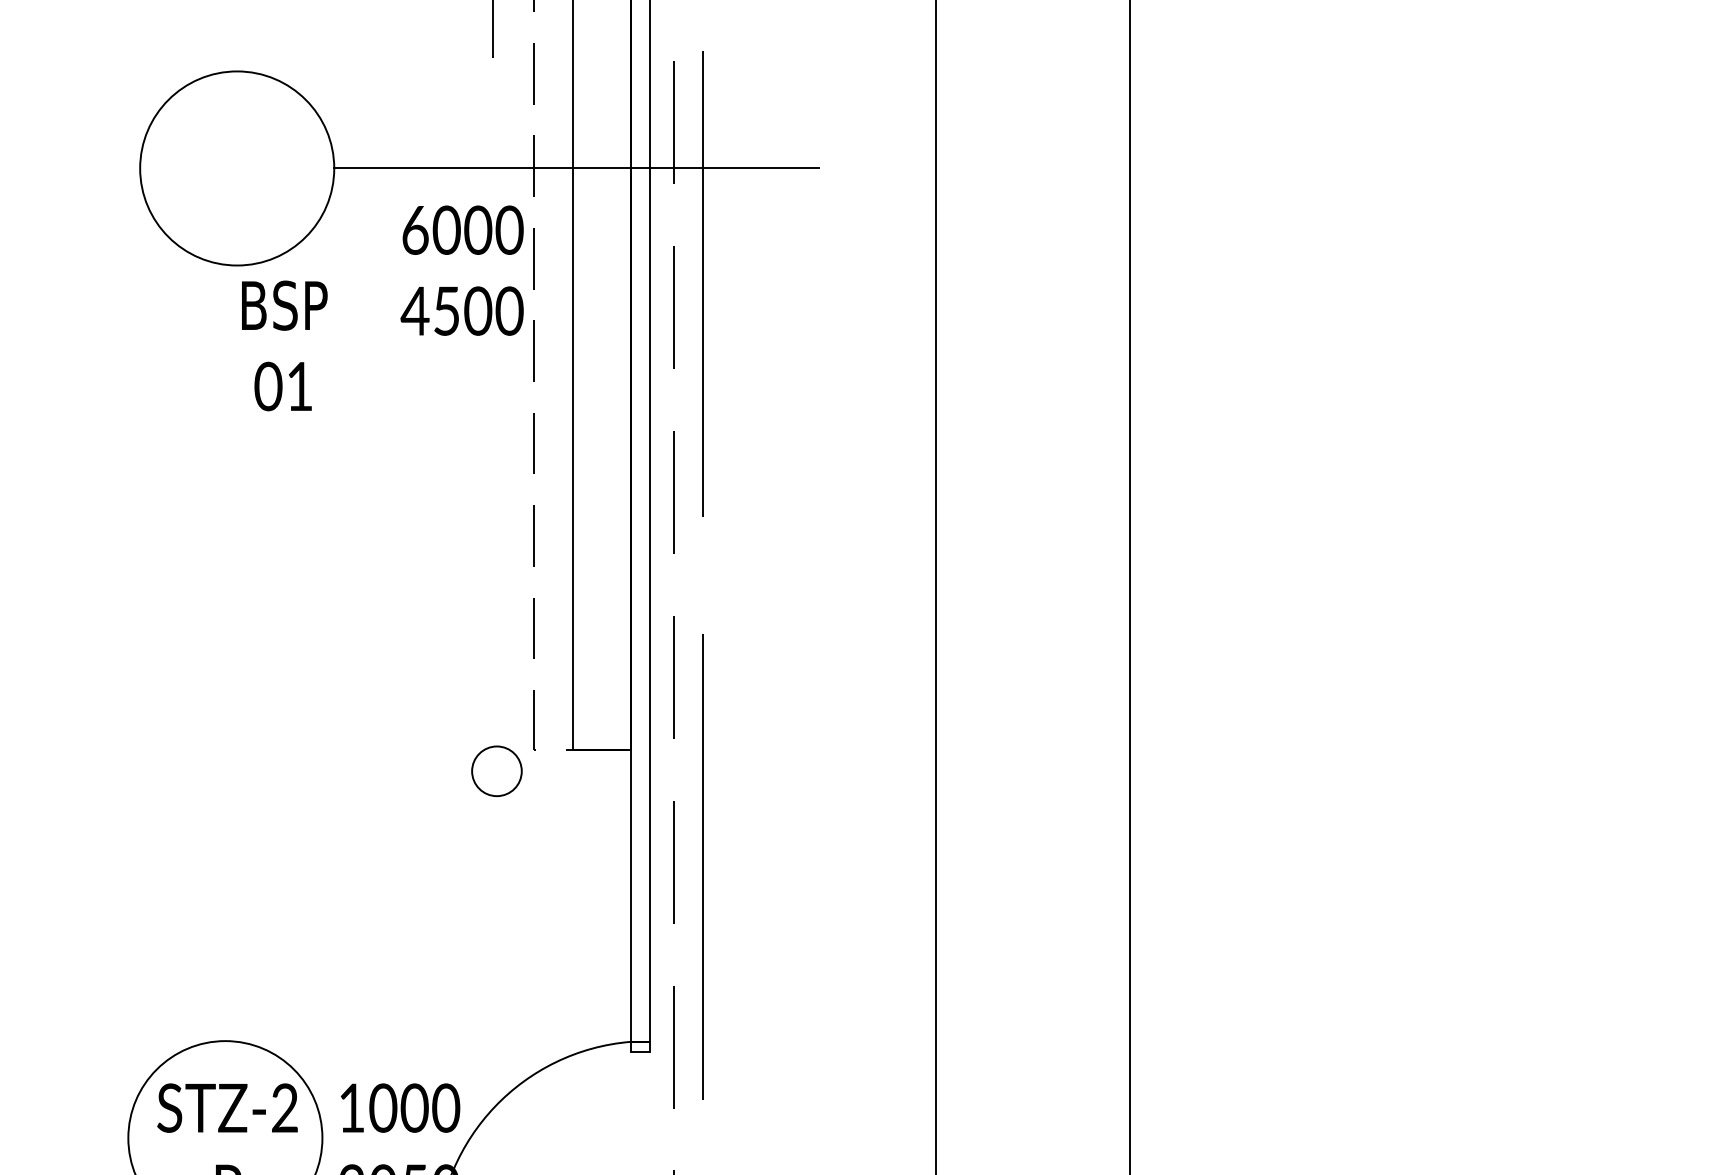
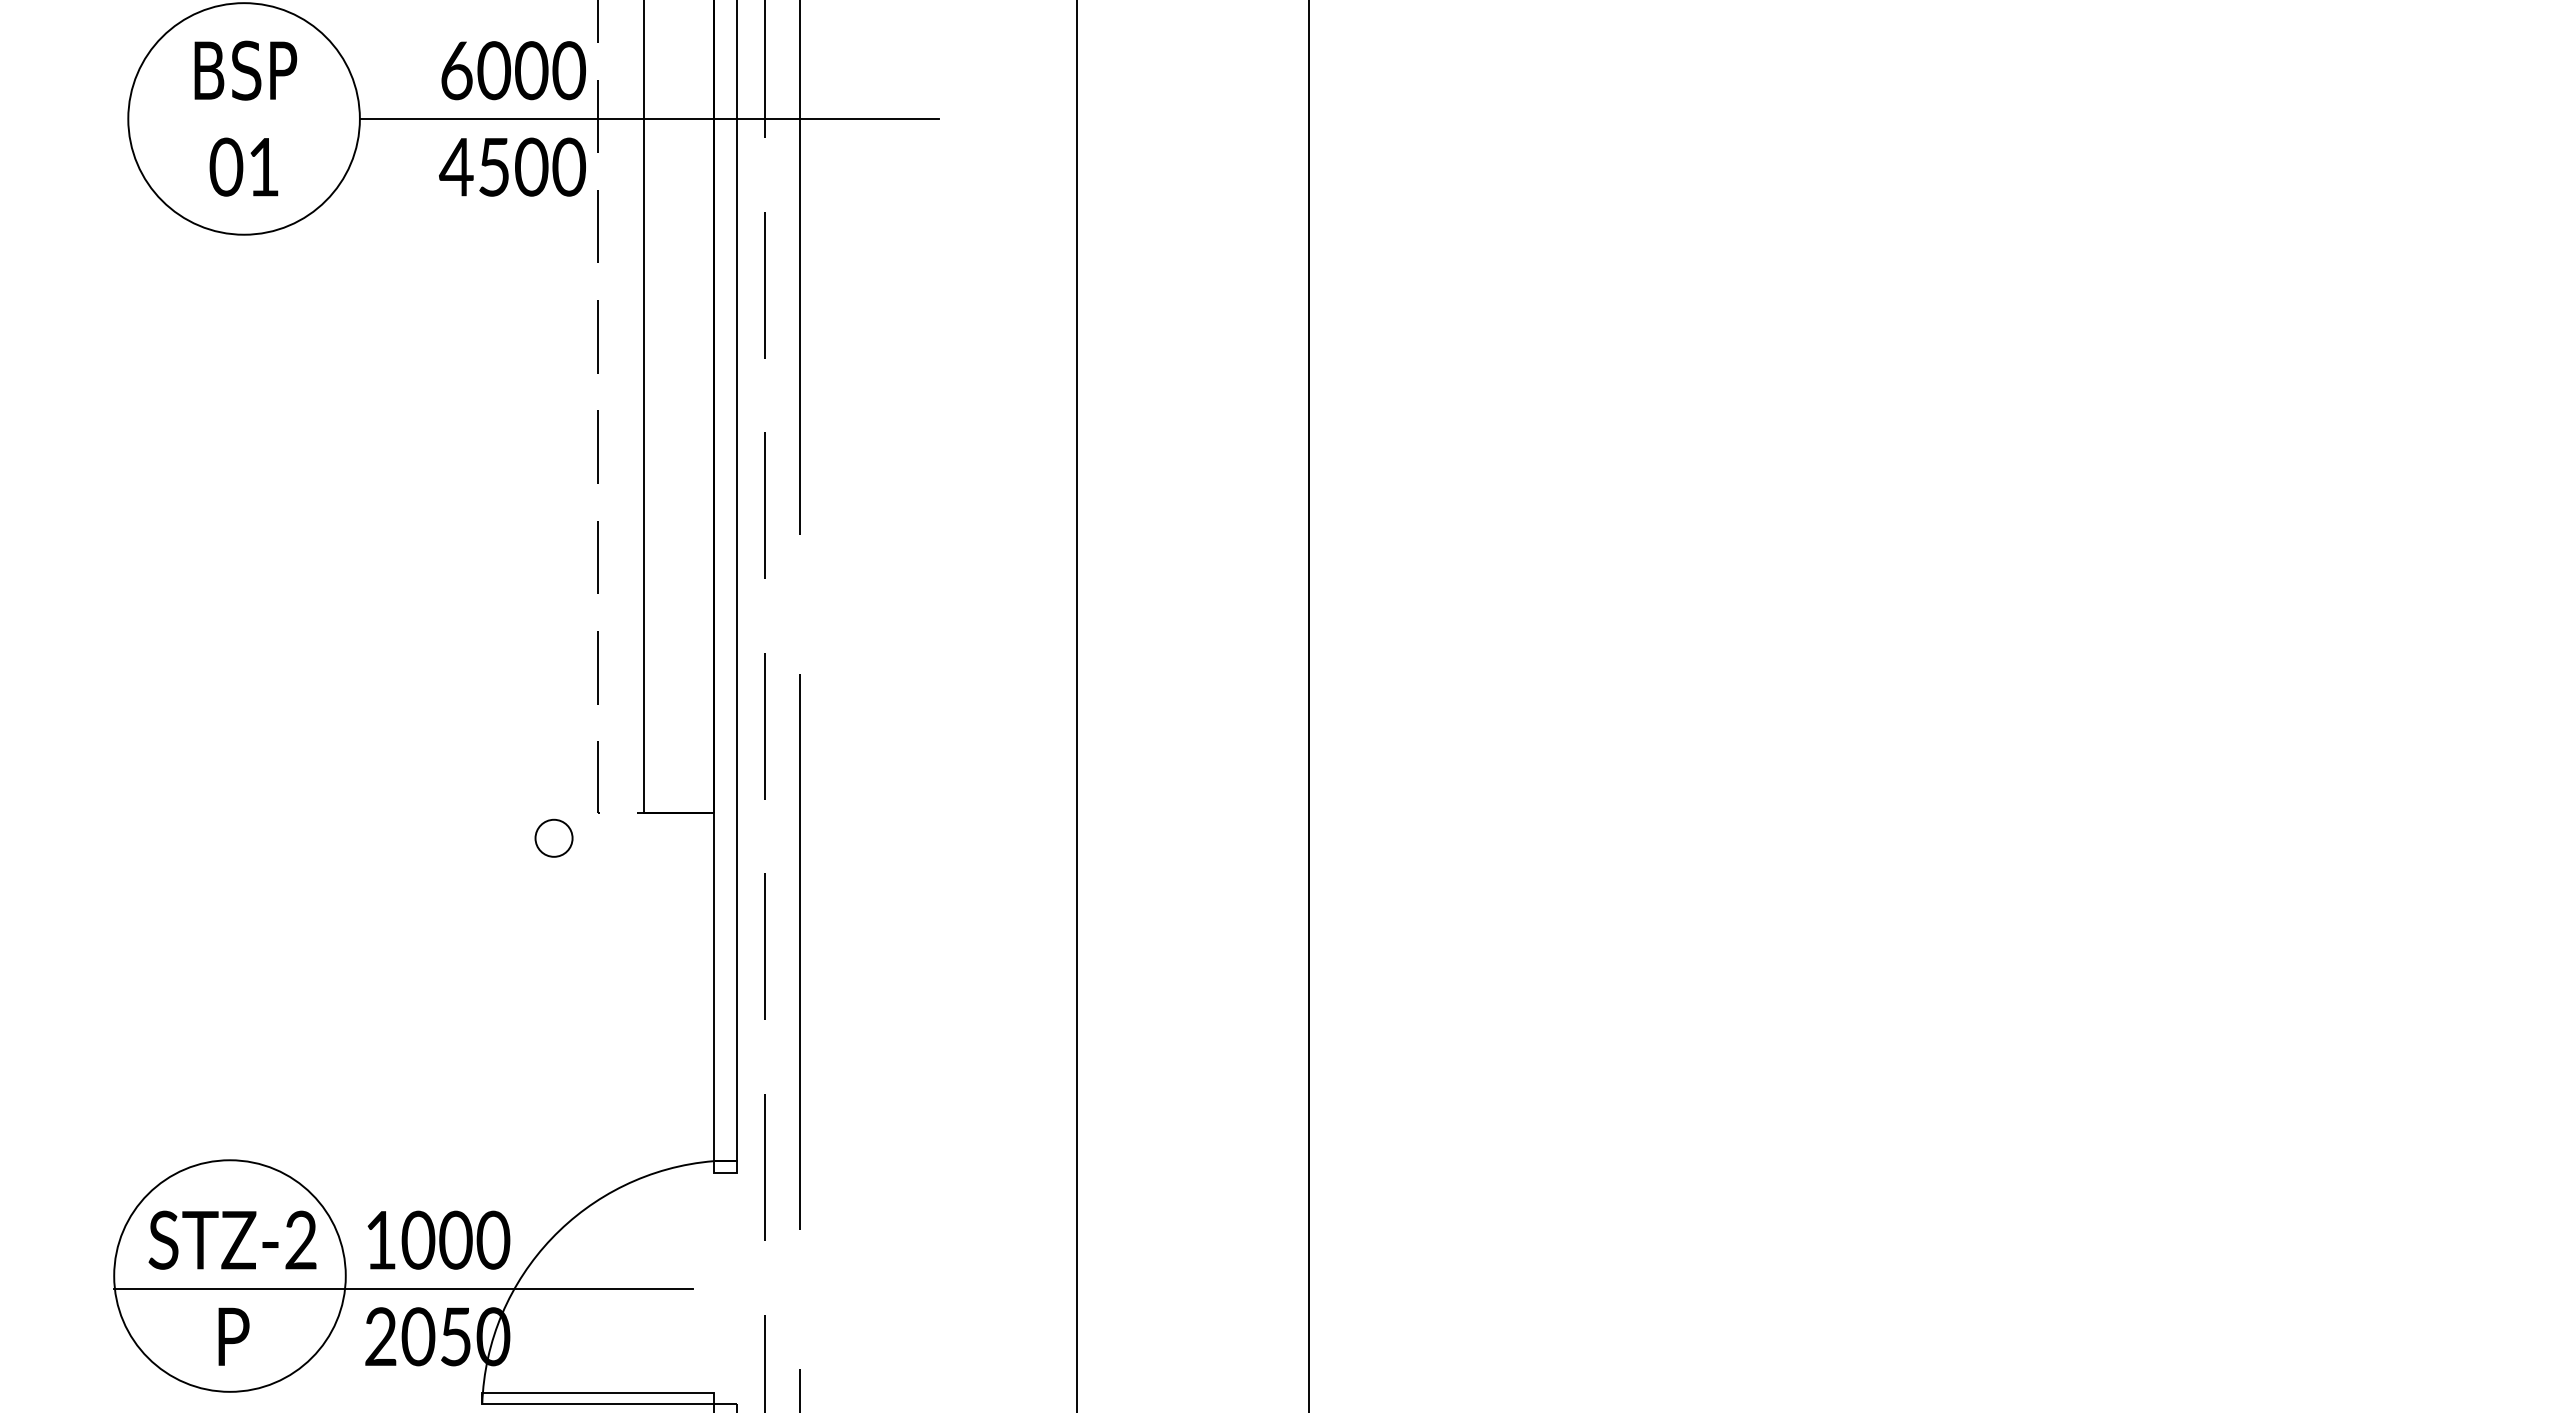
text: (462, 270) -> (512, 118), moved
text: (284, 345) -> (245, 118), moved
circle: (496, 770) -> (553, 837), size x0.62
line: (370, 1148) -> (403, 1288), added

